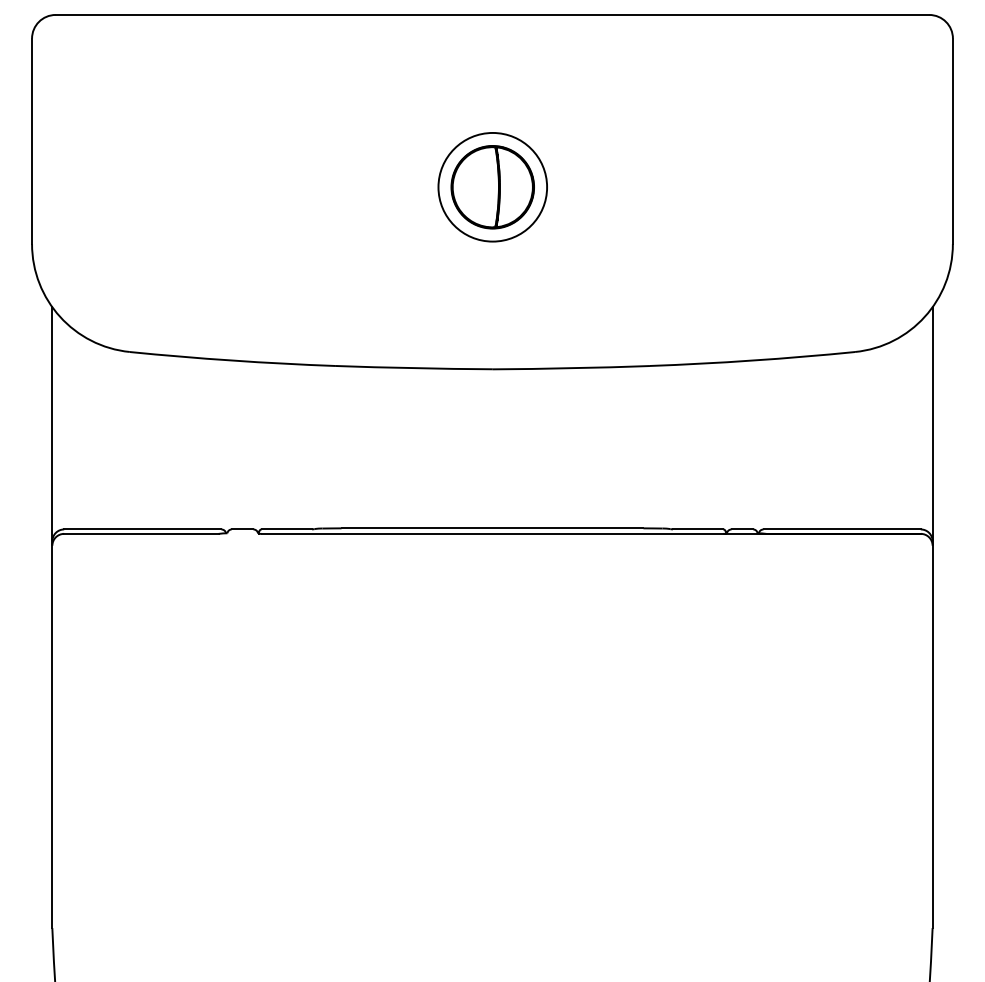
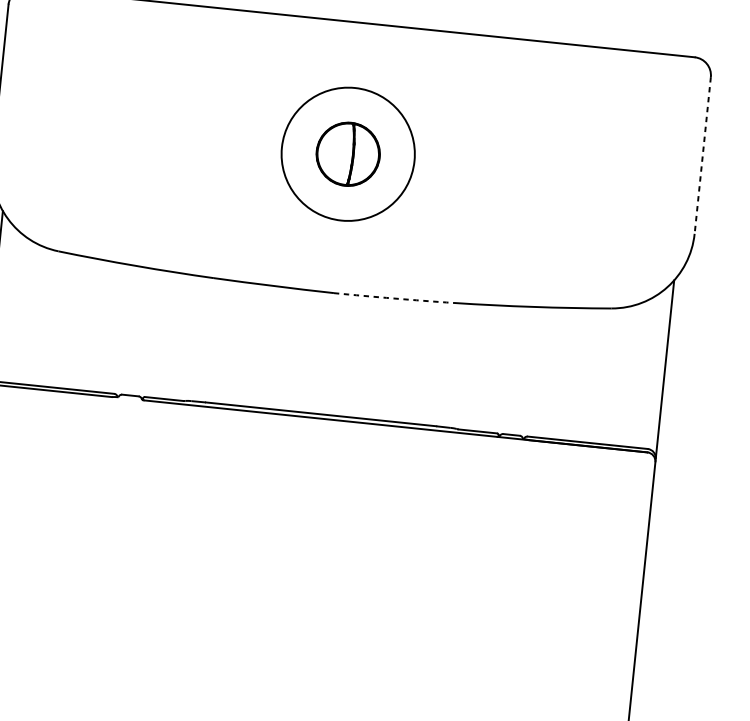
line: (952, 141) -> (702, 155), solid -> dashed
circle: (492, 186) -> (348, 153), size x1.6
arc: (571, 368) -> (393, 298), solid -> dashed

